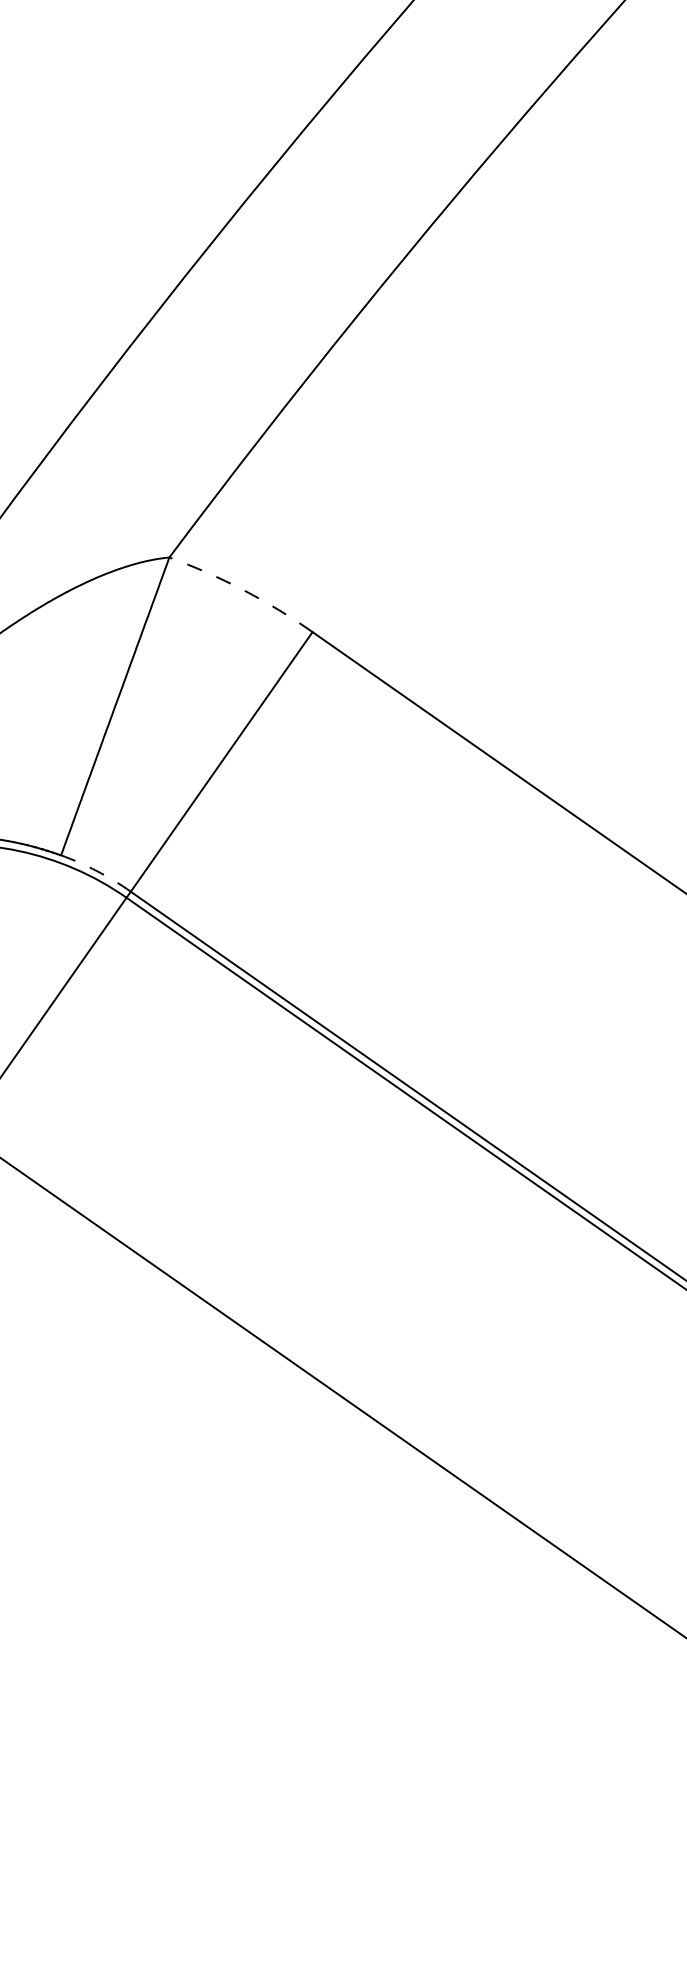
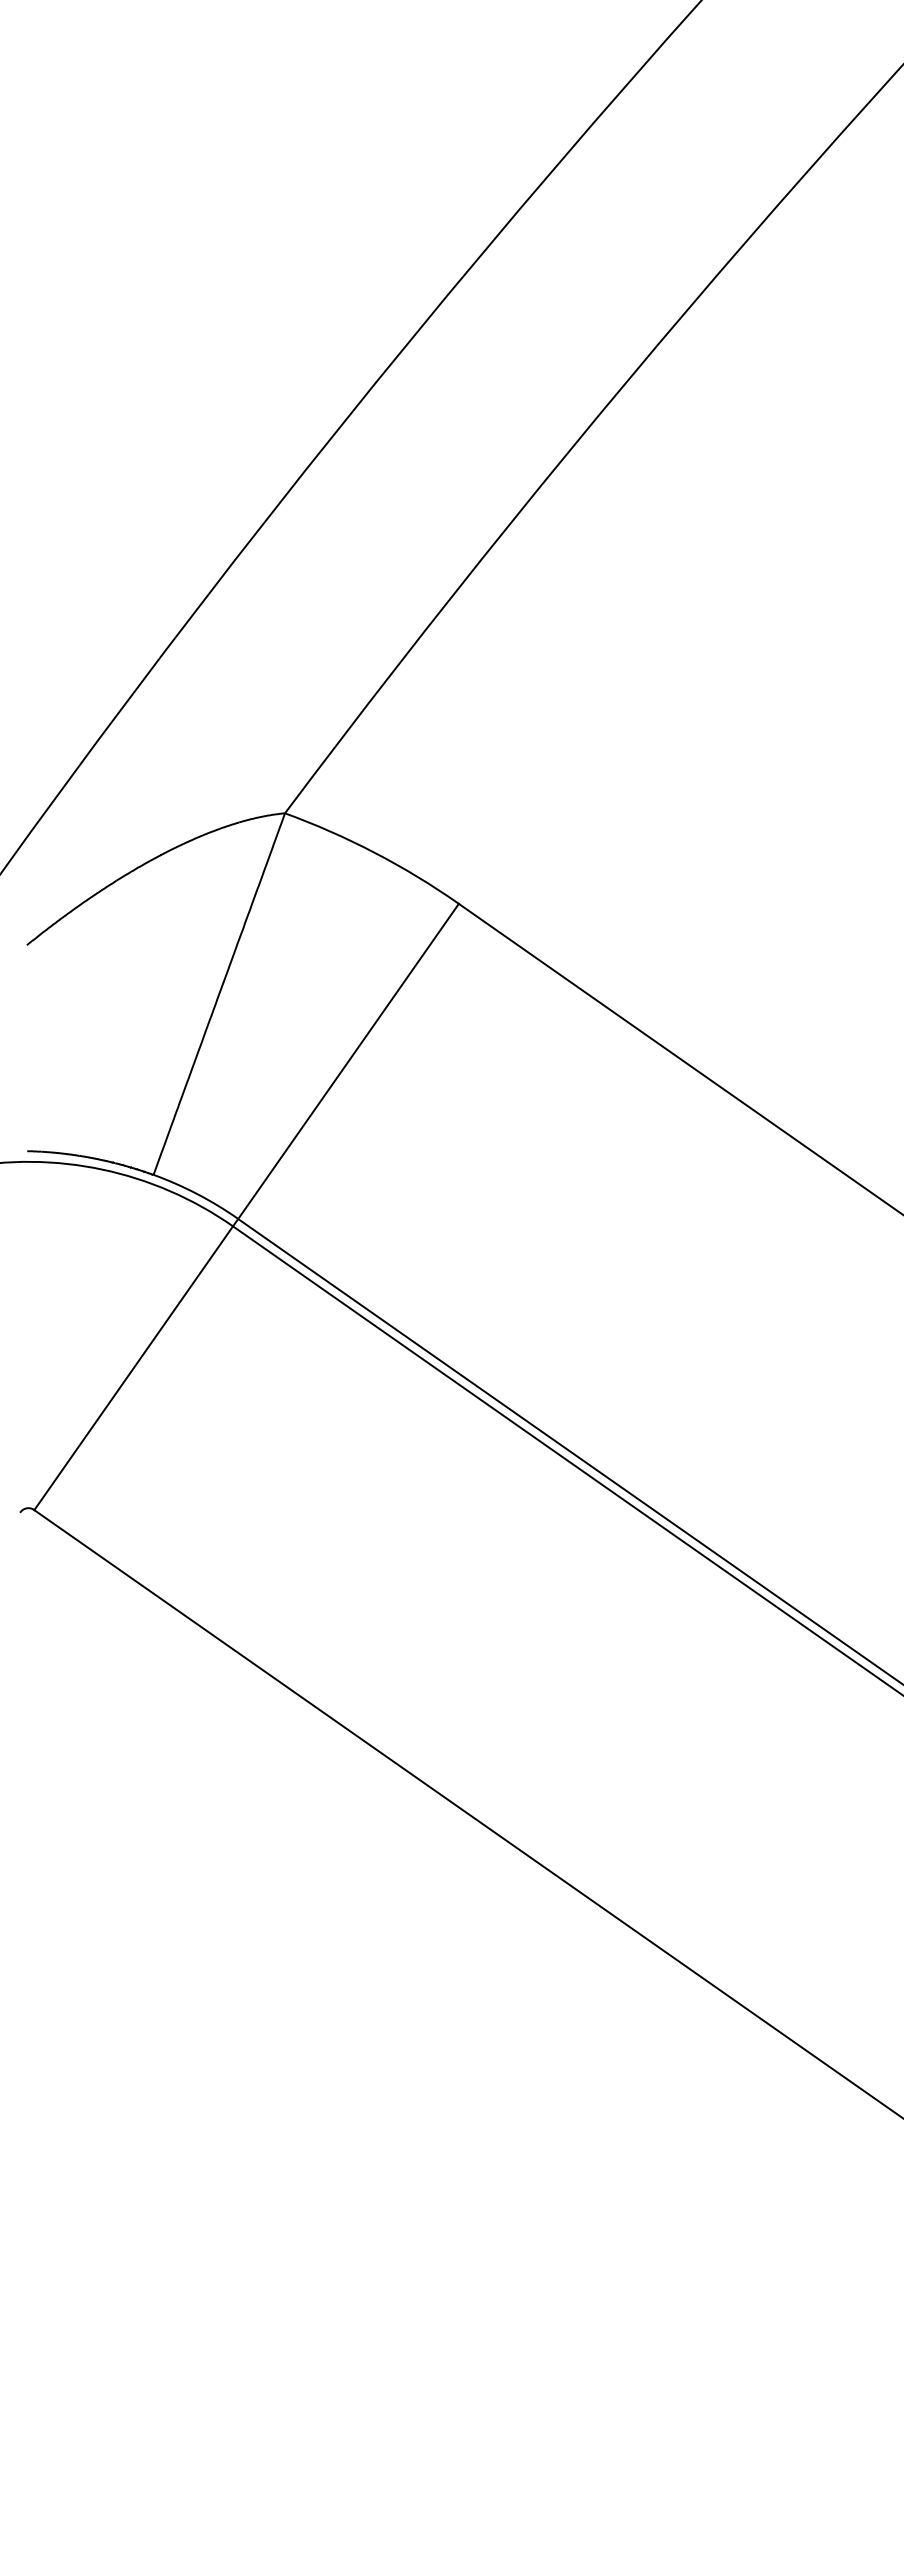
arc: (243, 589) -> (374, 852), dashed -> solid
arc: (97, 871) -> (197, 1194), dashed -> solid

